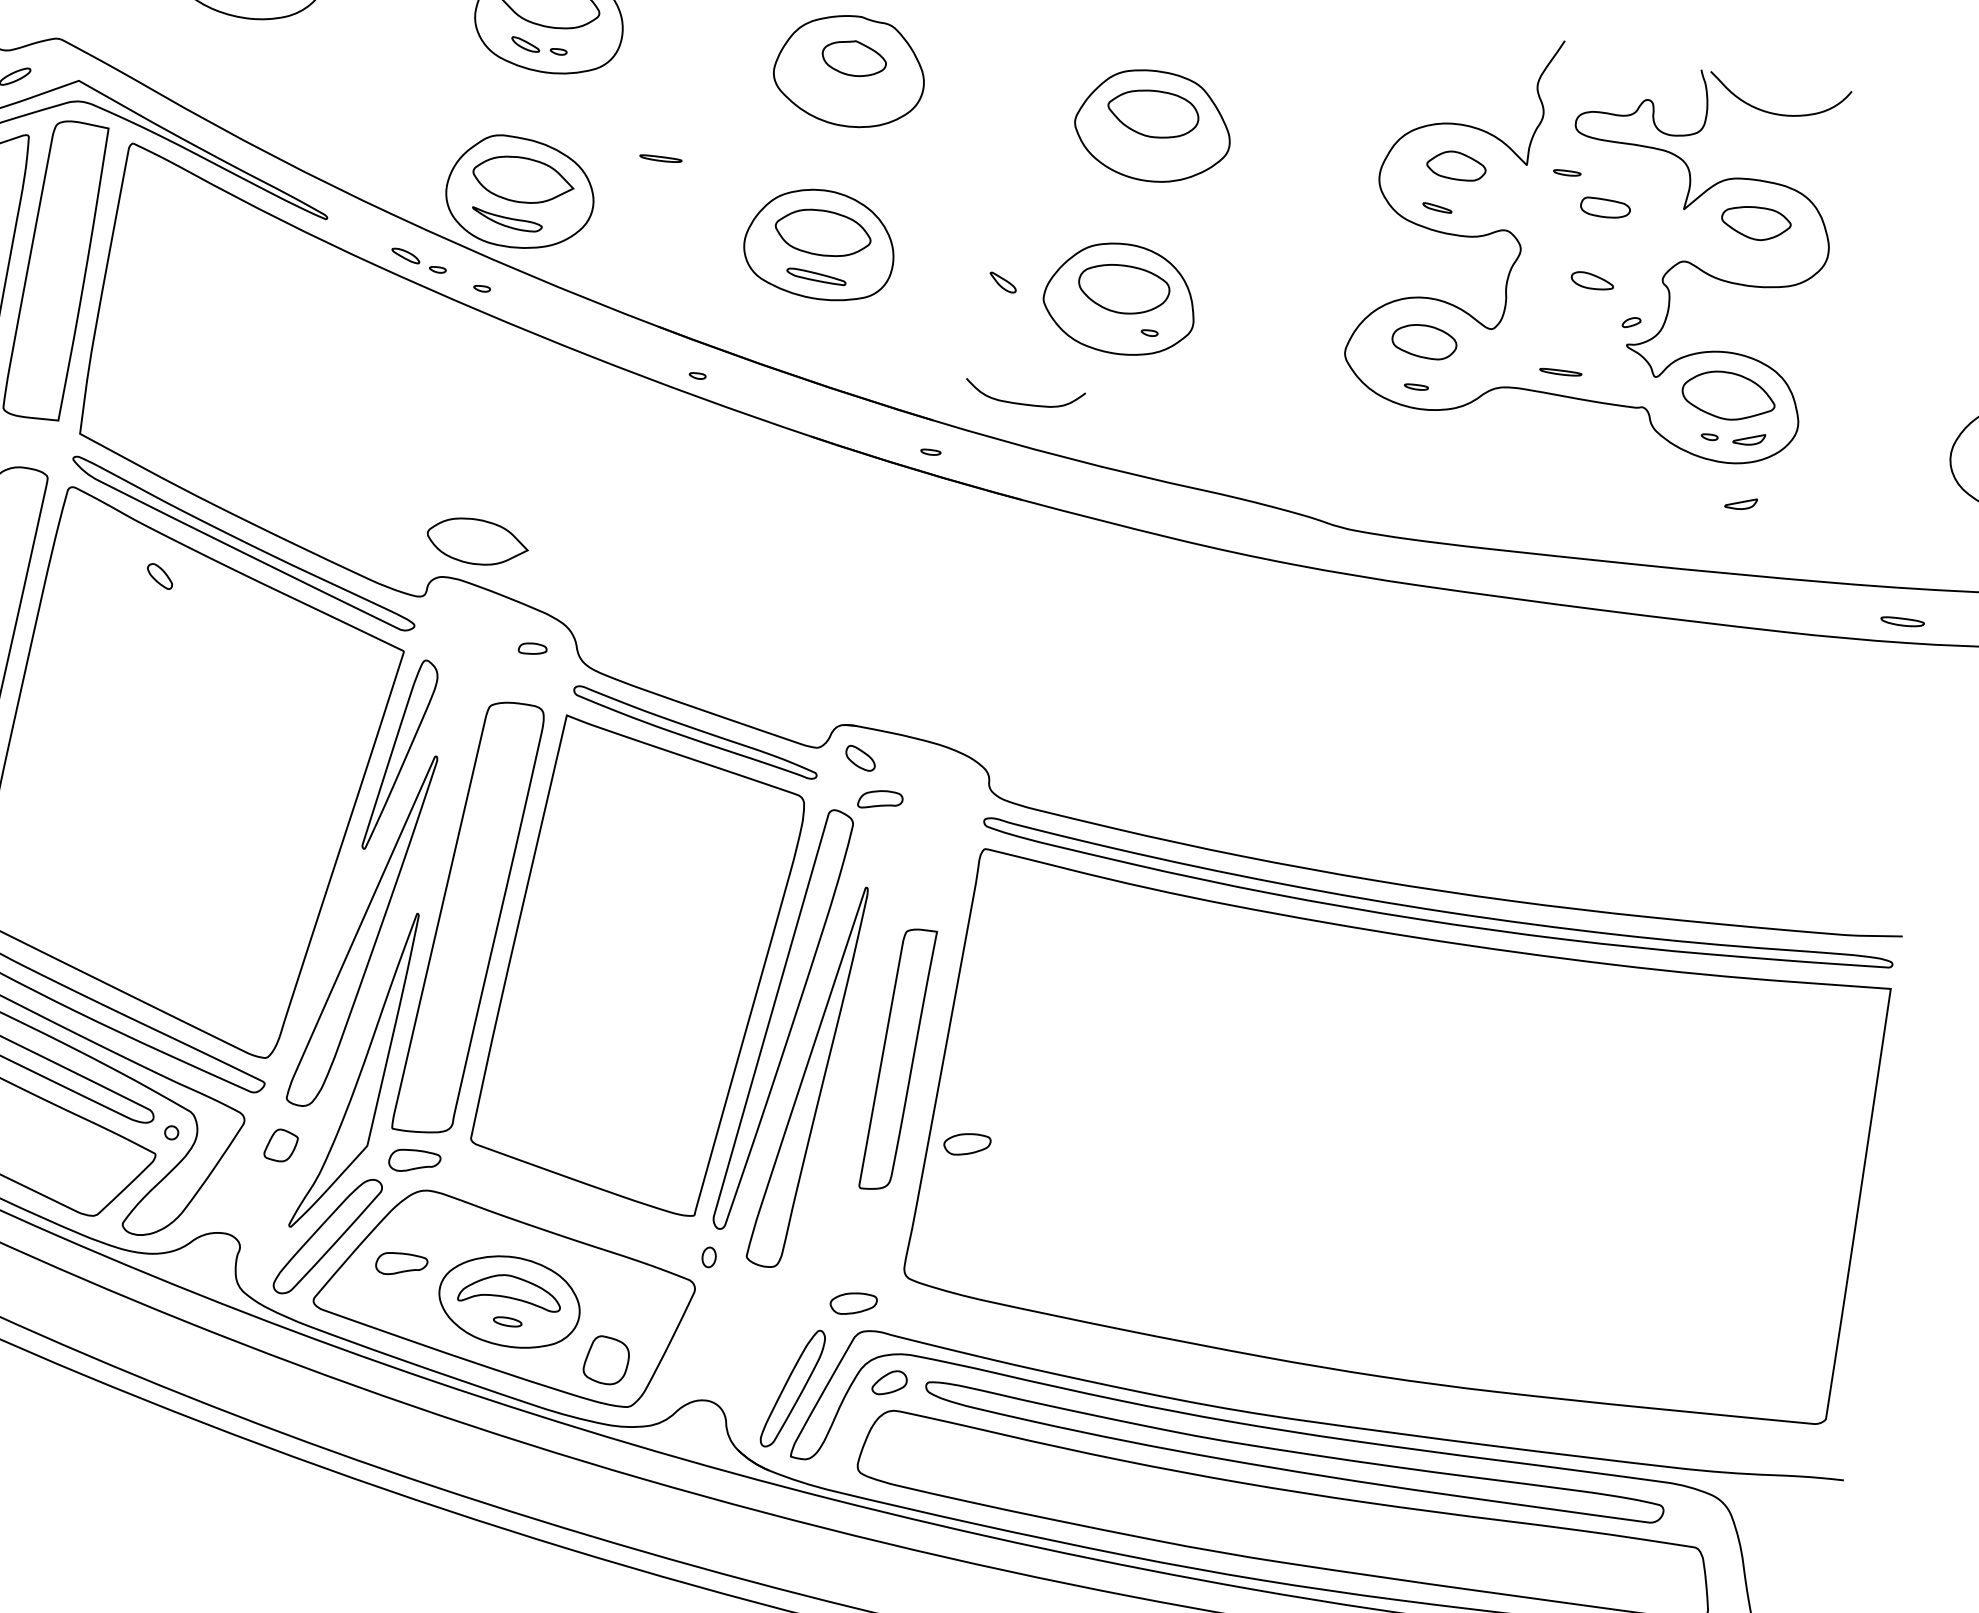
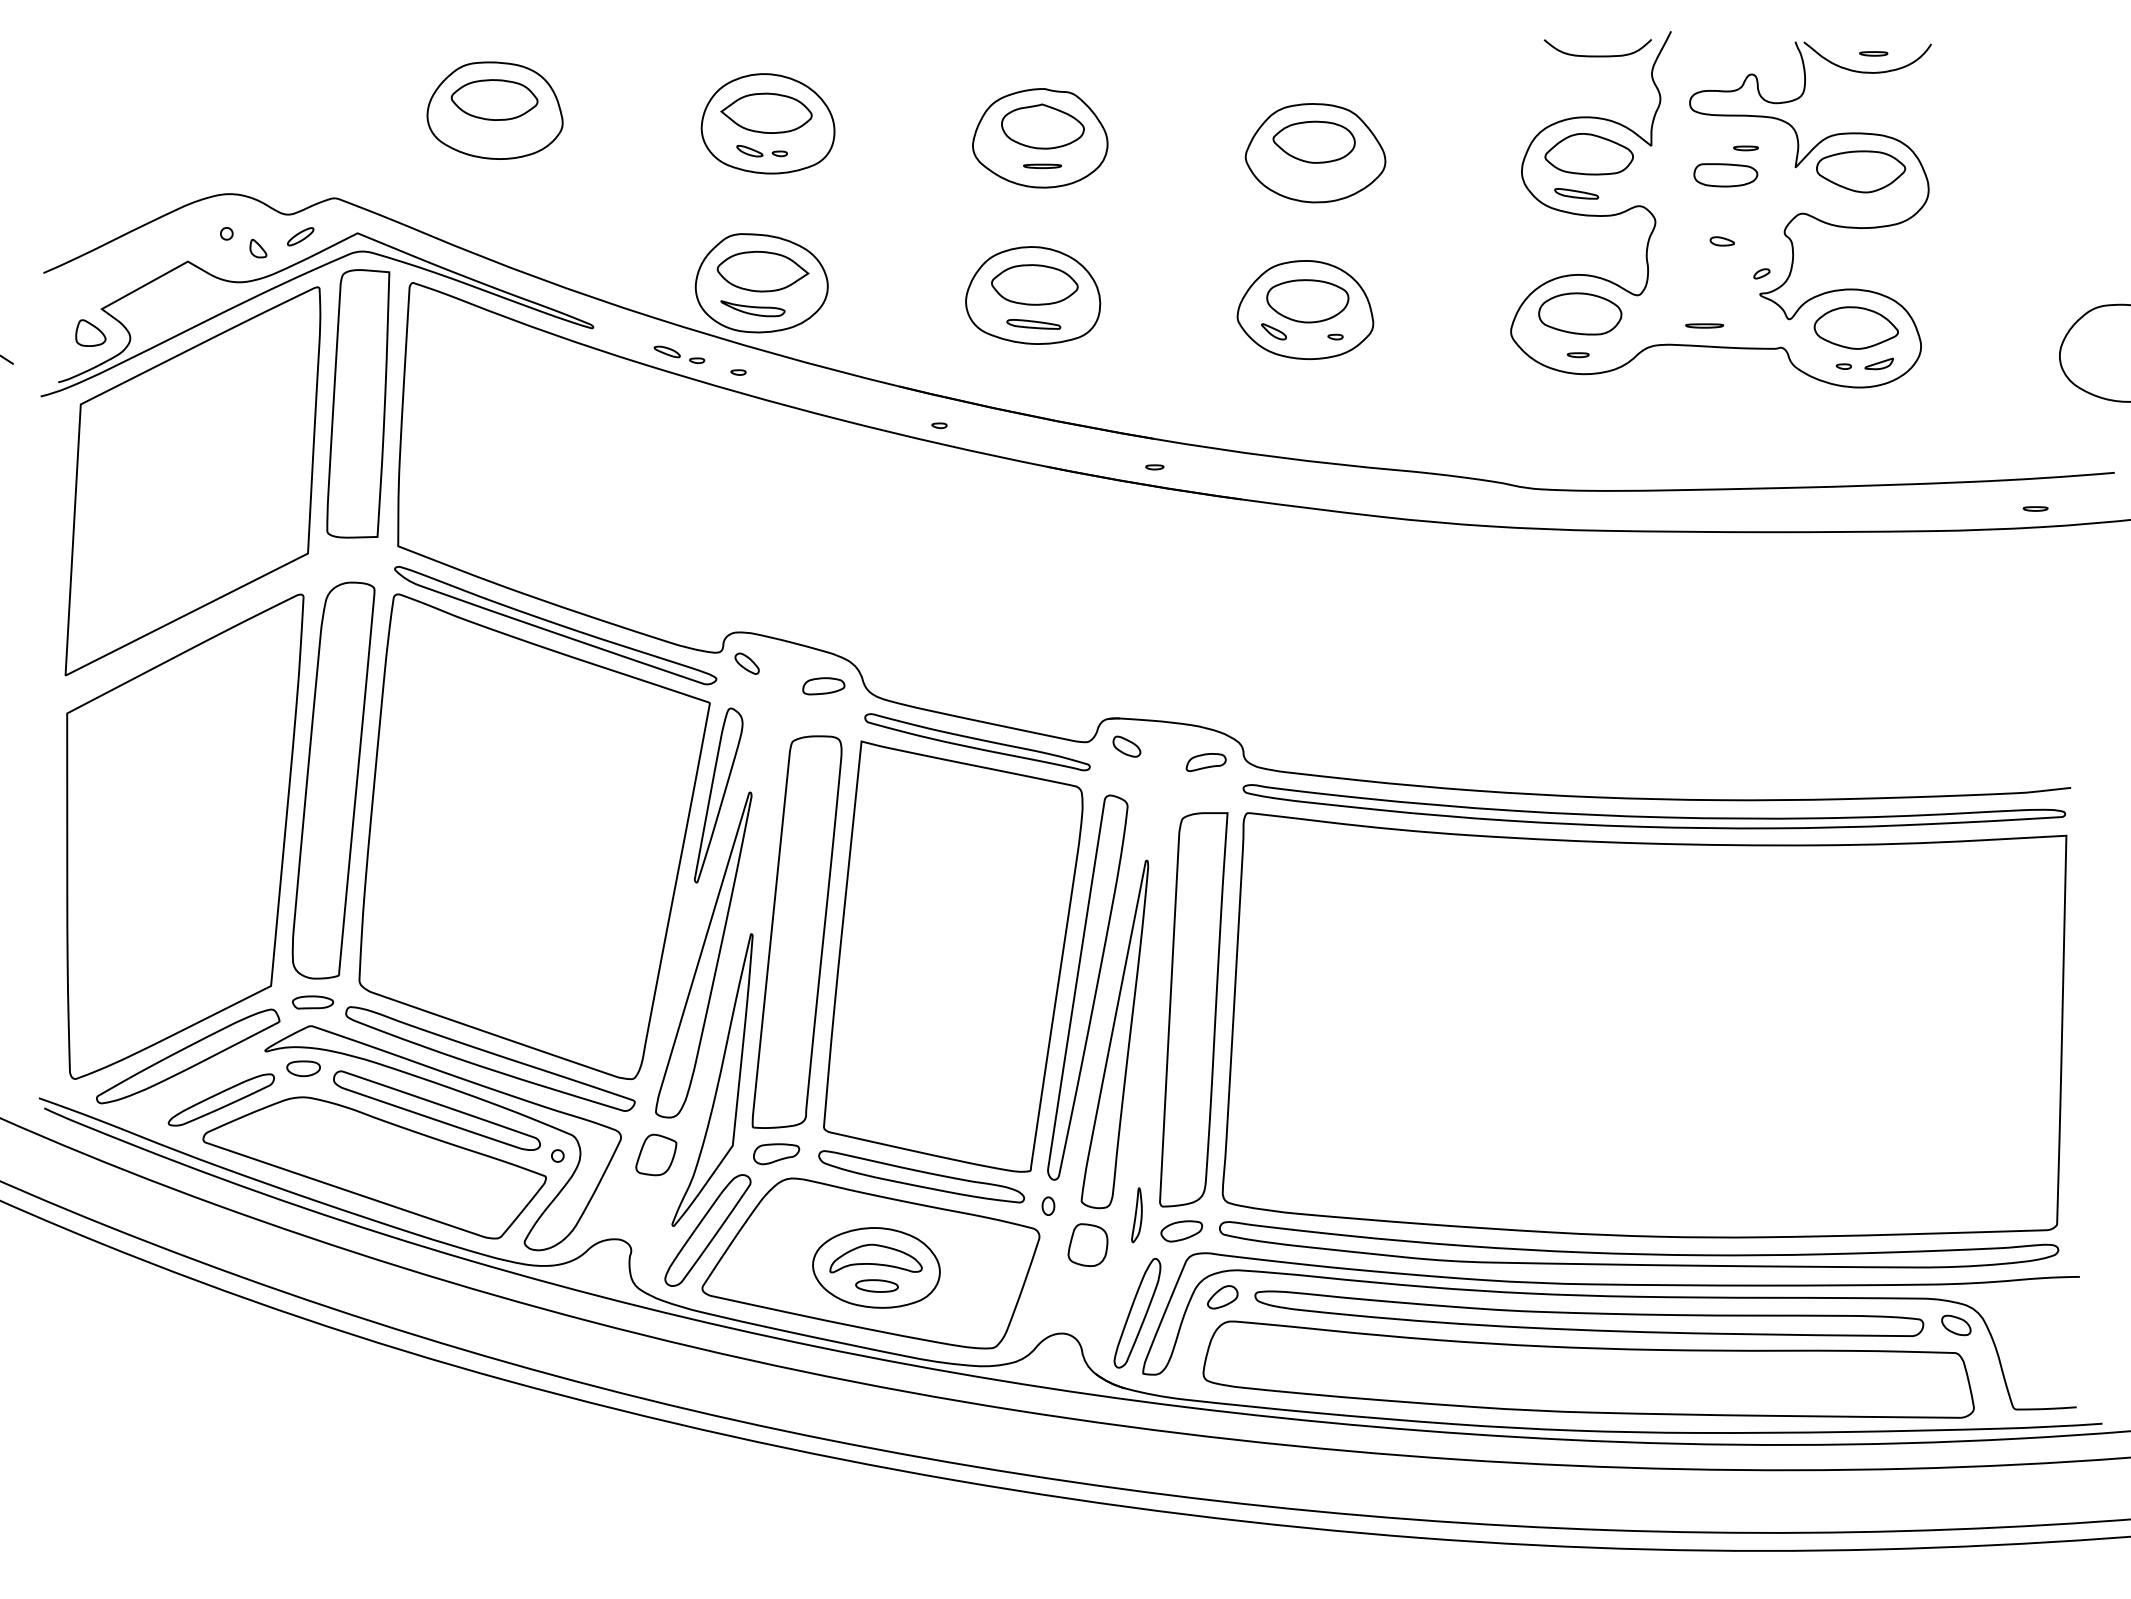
part: (853, 58) -> (1042, 126), size x1.43
part: (1786, 93) -> (1873, 53), added
part: (660, 157) -> (1042, 165), moved
part: (1455, 165) -> (1588, 154), size x1.67
part: (1566, 173) -> (1745, 148), moved
part: (1437, 207) -> (1576, 193), size x1.67
part: (1605, 208) -> (1725, 175), size x1.43
part: (1756, 223) -> (1861, 171), size x1.43
part: (1591, 281) -> (1721, 241), size x0.62
part: (1002, 282) -> (1273, 331), moved
part: (1424, 341) -> (1580, 313), size x1.43
curve: (1023, 403) -> (1597, 55), moved
part: (1740, 502) -> (1878, 421), removed
part: (477, 541) -> (762, 597), removed
part: (159, 576) -> (746, 663), moved
part: (1902, 621) -> (2035, 508), size x0.62
part: (532, 649) -> (823, 686), size x1.67
part: (879, 800) -> (1205, 762), moved
part: (897, 1059) -> (1193, 1009), size x1.67
part: (966, 1144) -> (1264, 1077), removed
part: (281, 1145) -> (656, 1154), size x1.43
part: (572, 1206) -> (921, 1176), added
part: (401, 1265) -> (776, 1247), removed
part: (805, 1280) -> (1136, 1215), added
part: (507, 1321) -> (876, 1285), size x1.67
part: (606, 1359) -> (1087, 1244), moved
part: (1358, 1392) -> (1639, 1253), added
part: (1700, 1517) -> (1956, 1325), added

